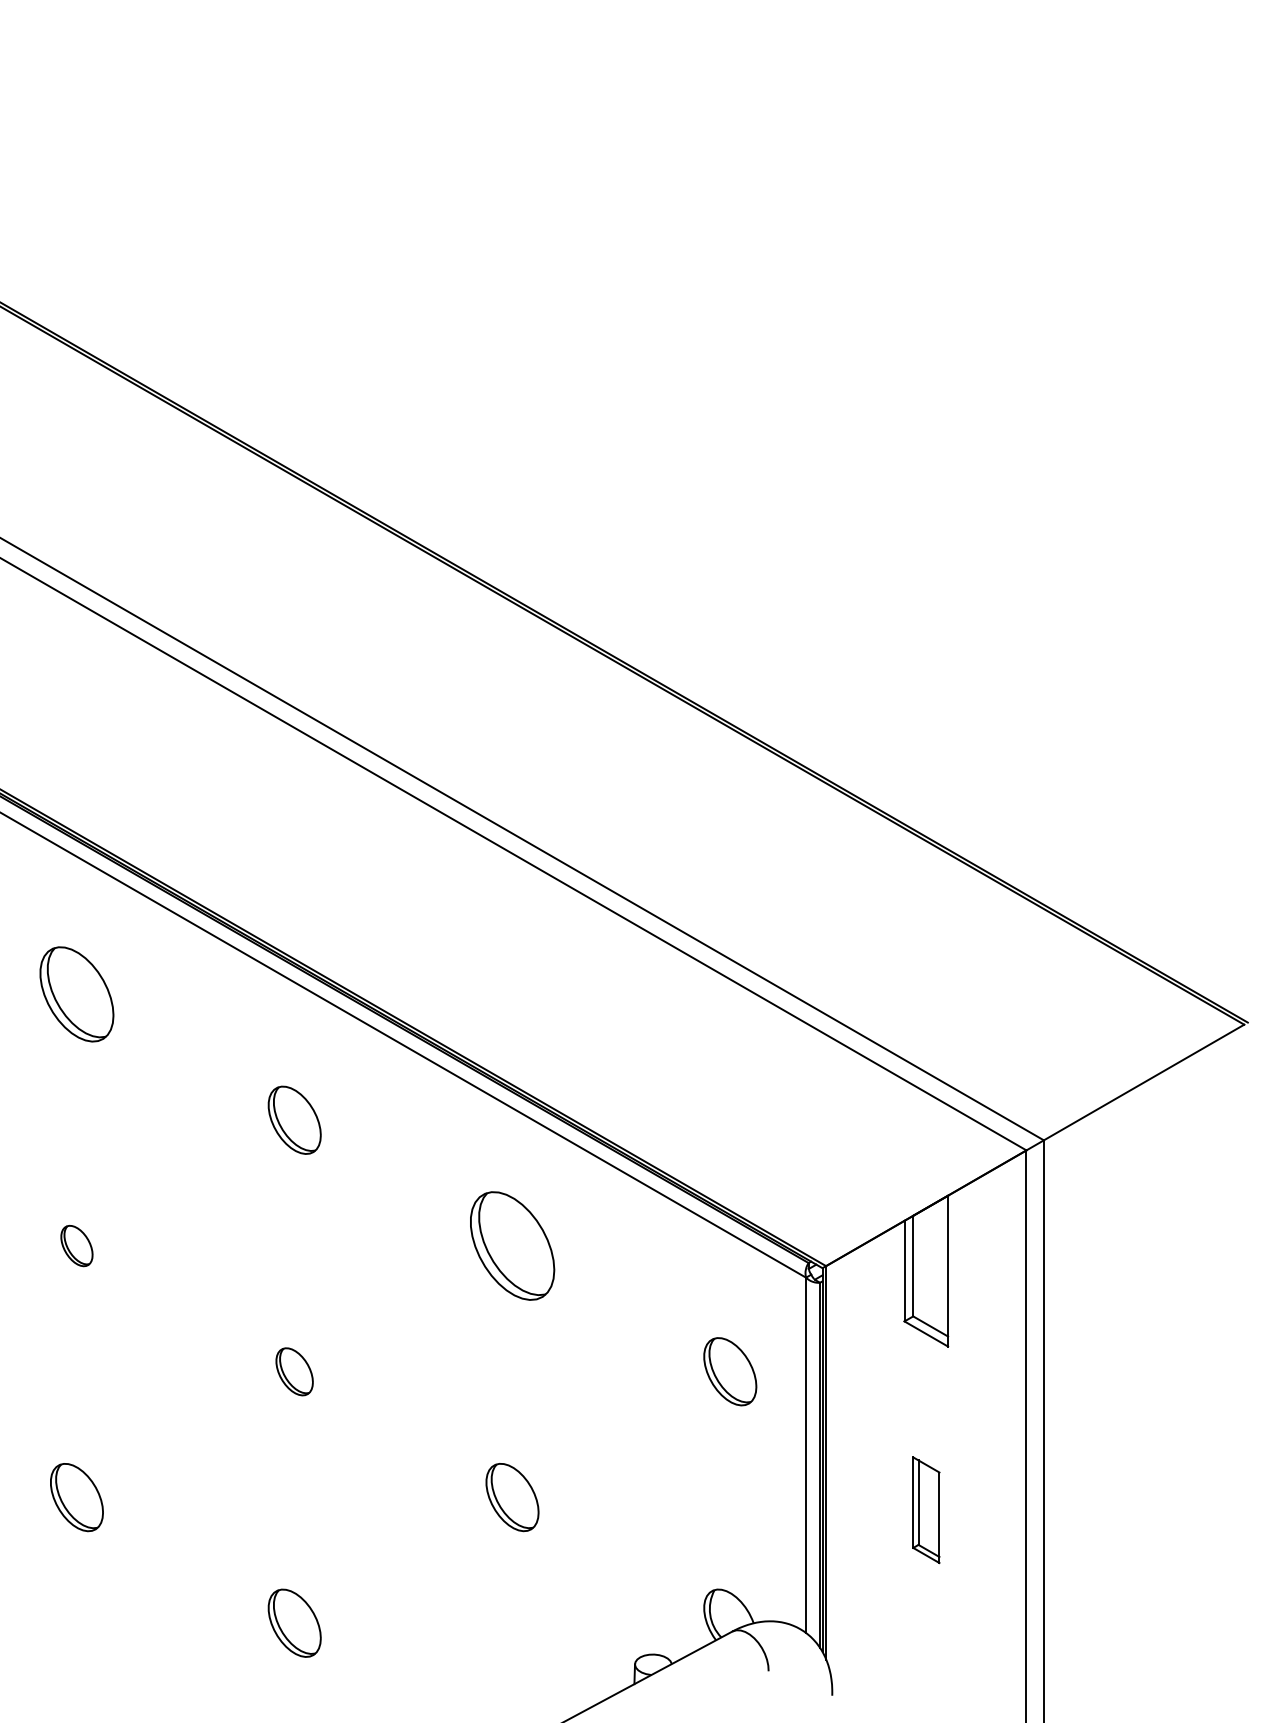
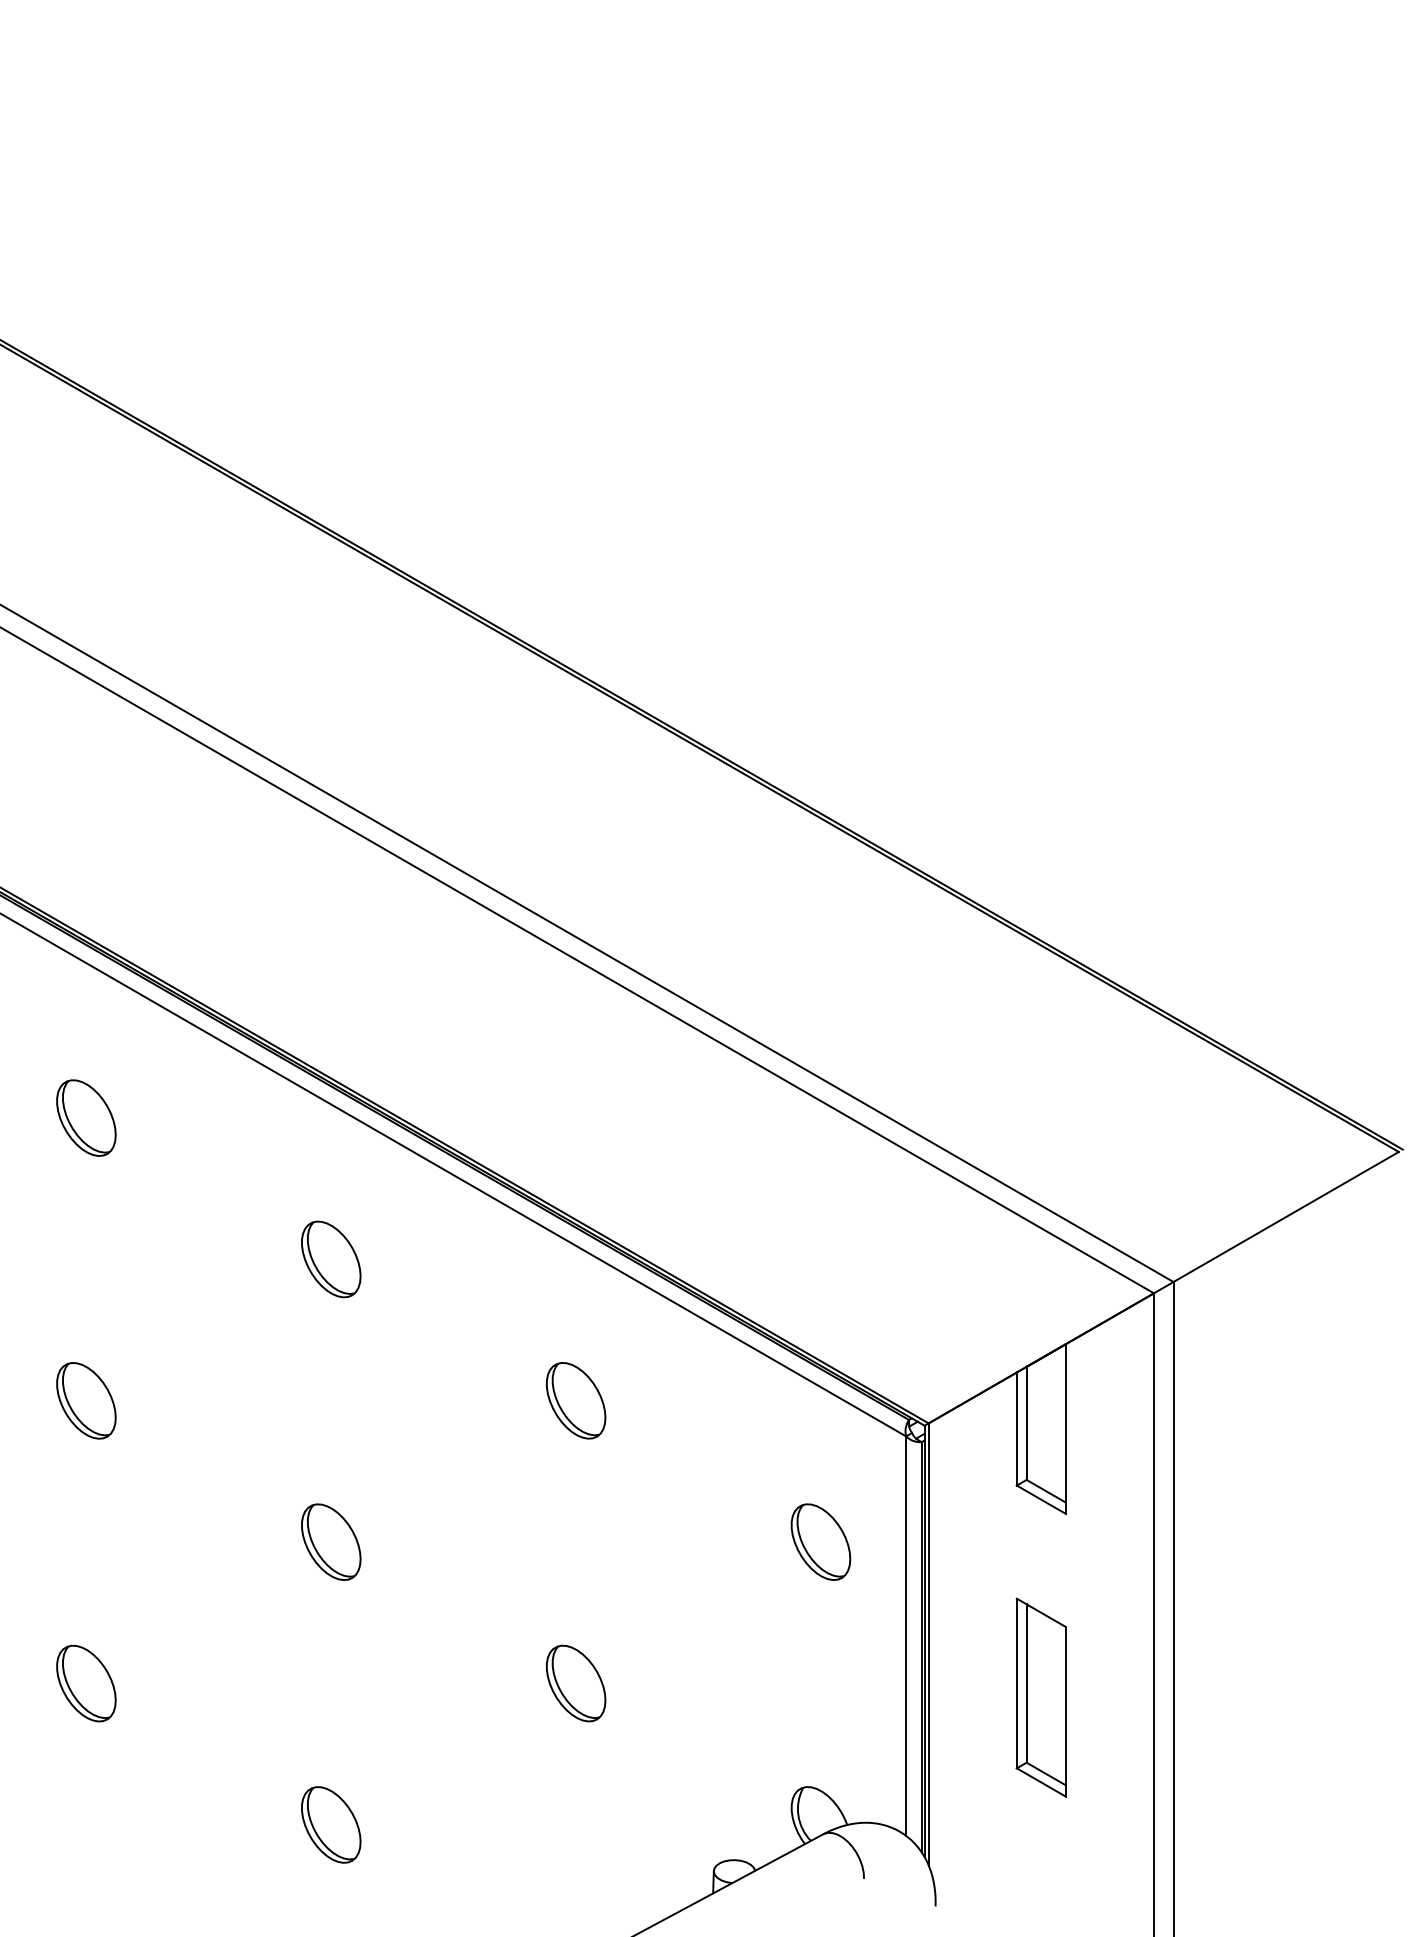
part: (76, 994) -> (85, 1118), size x0.71
part: (76, 1245) -> (85, 1400), size x1.67
part: (512, 1245) -> (576, 1400), size x0.62
part: (294, 1371) -> (330, 1541), size x1.43
part: (926, 1510) -> (1041, 1698), size x1.67

